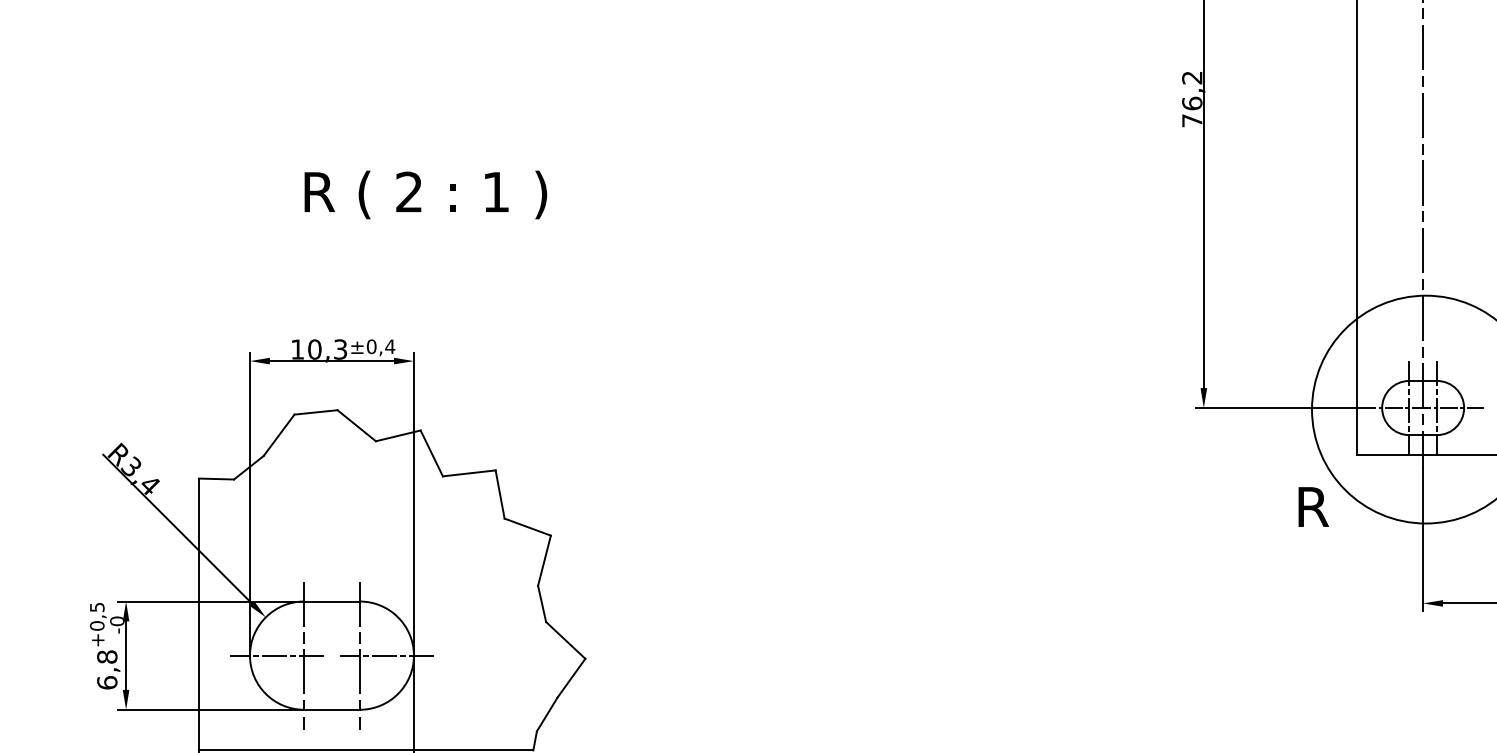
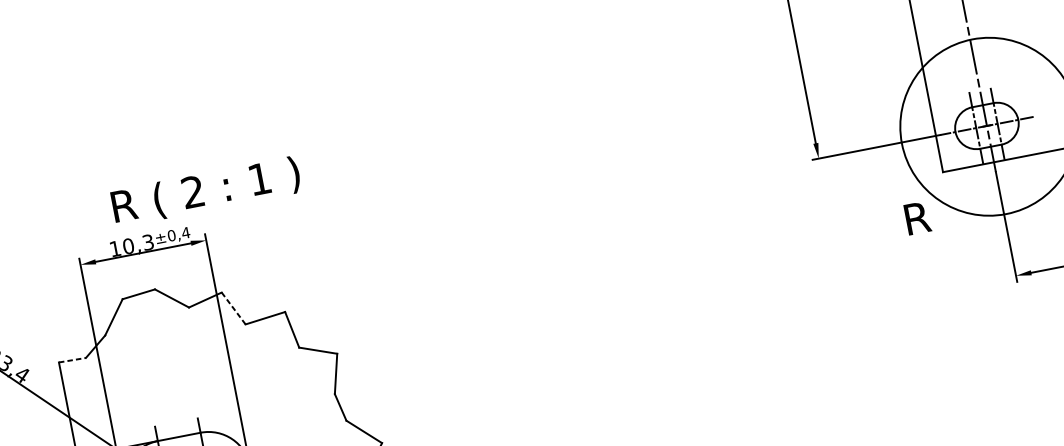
text: (425, 194) -> (205, 191), moved
line: (431, 453) -> (233, 308), solid -> dashed
line: (216, 479) -> (72, 360), solid -> dashed

